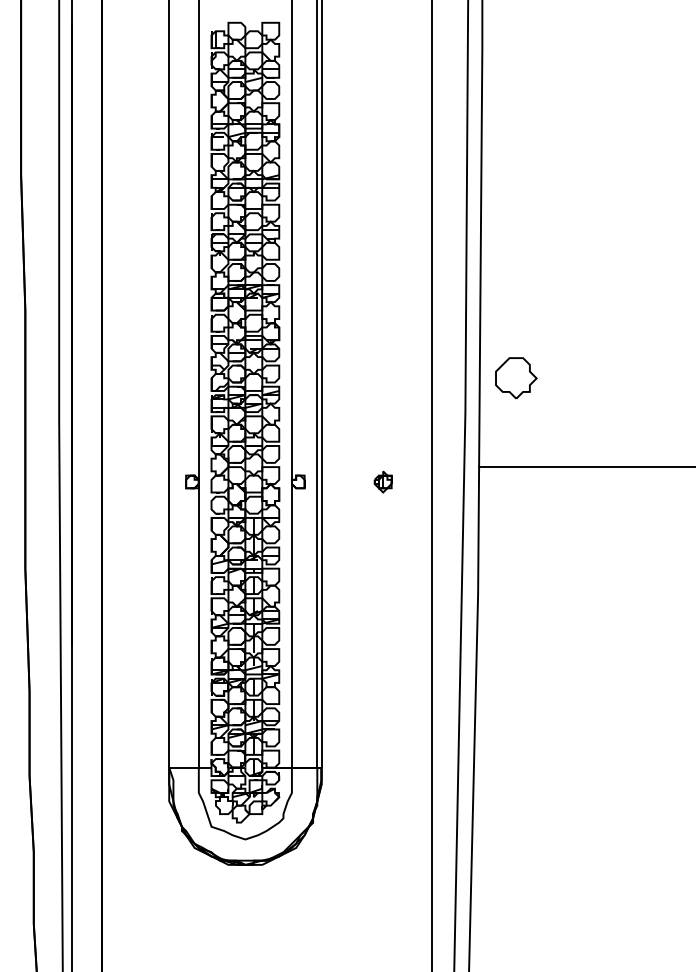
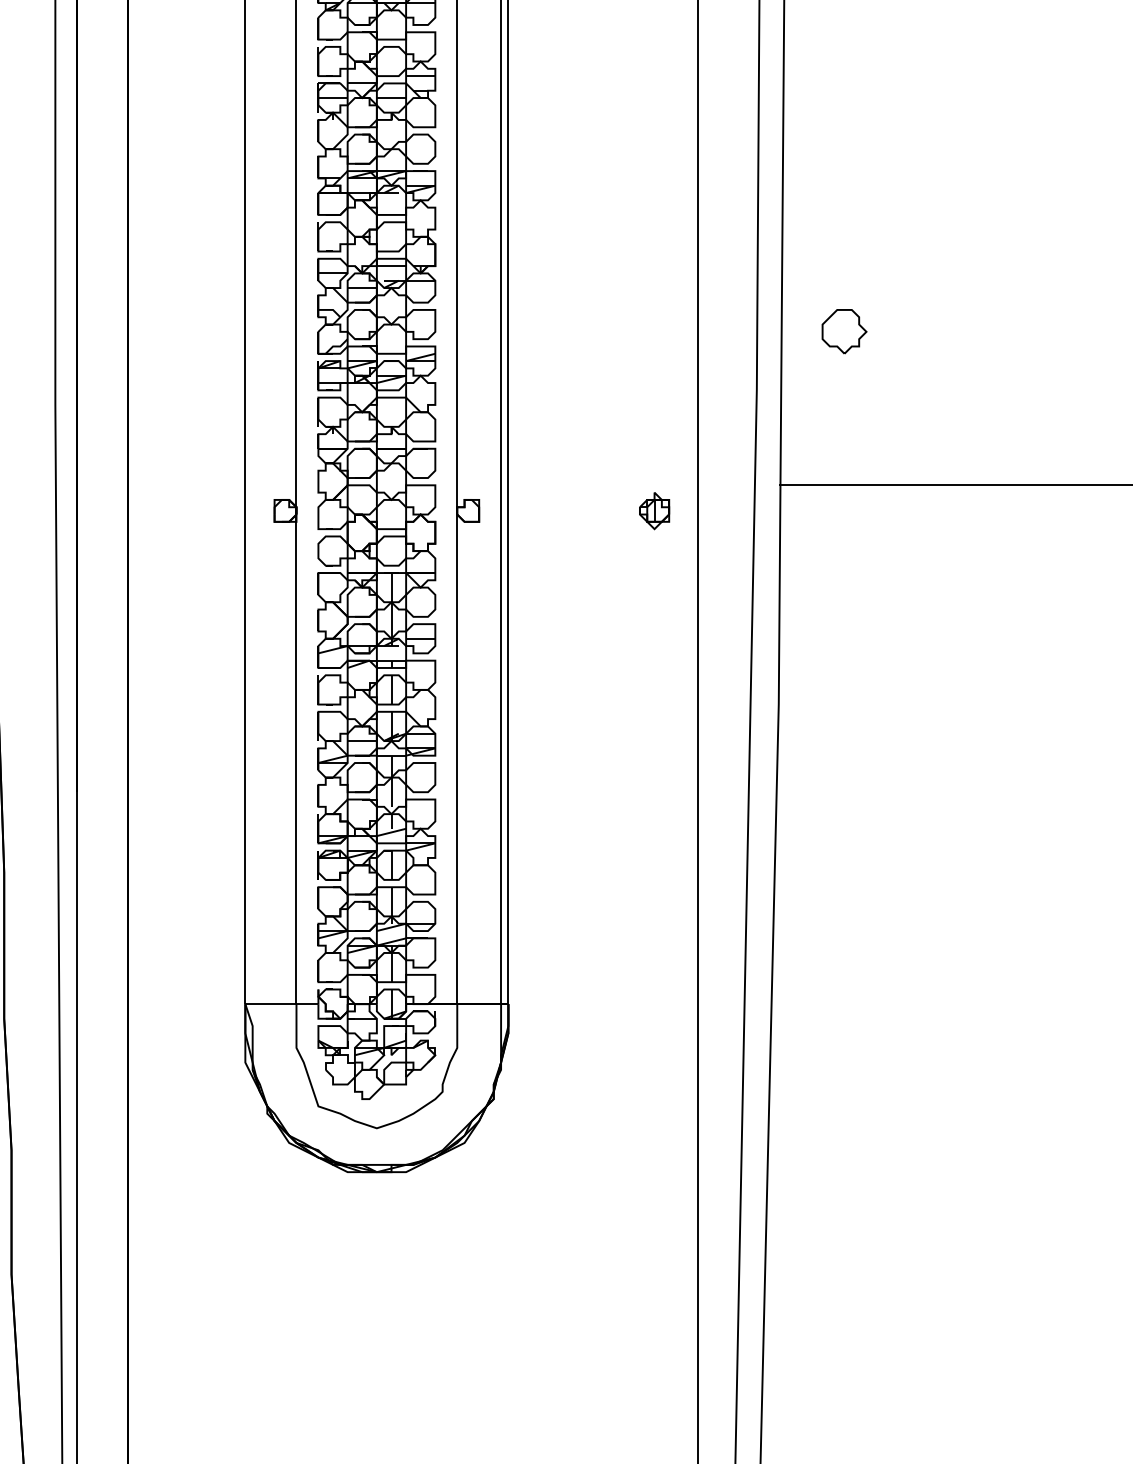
part: (515, 377) -> (843, 330), size x0.62
part: (382, 481) -> (653, 510), moved

